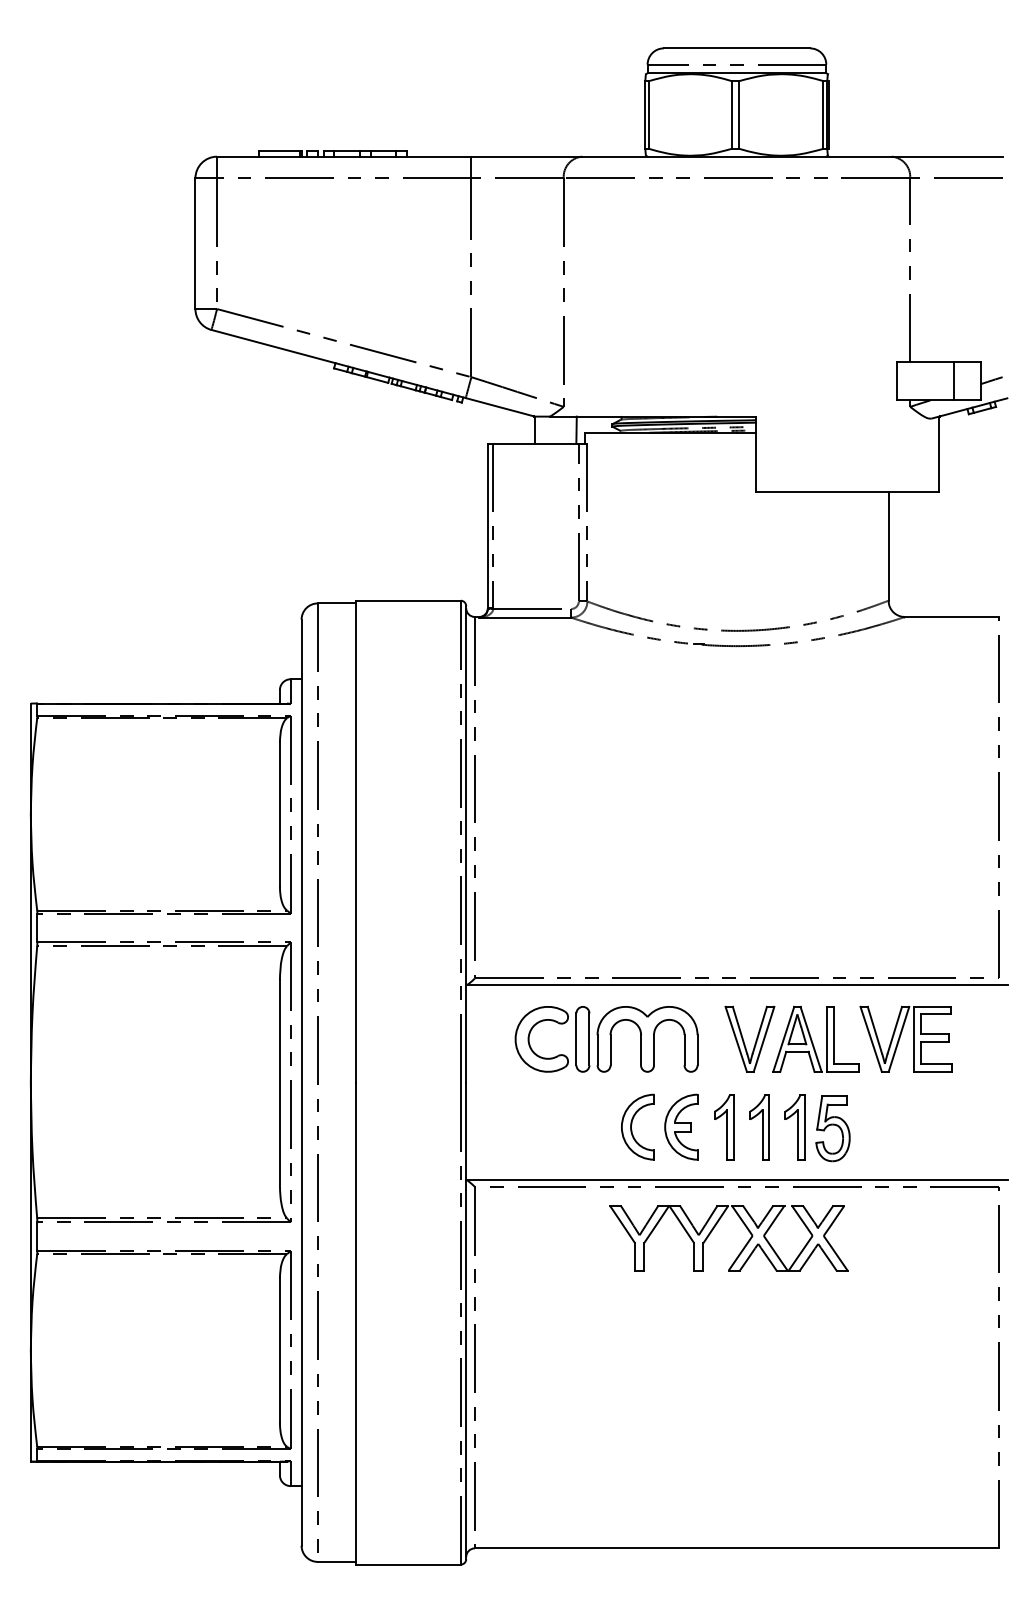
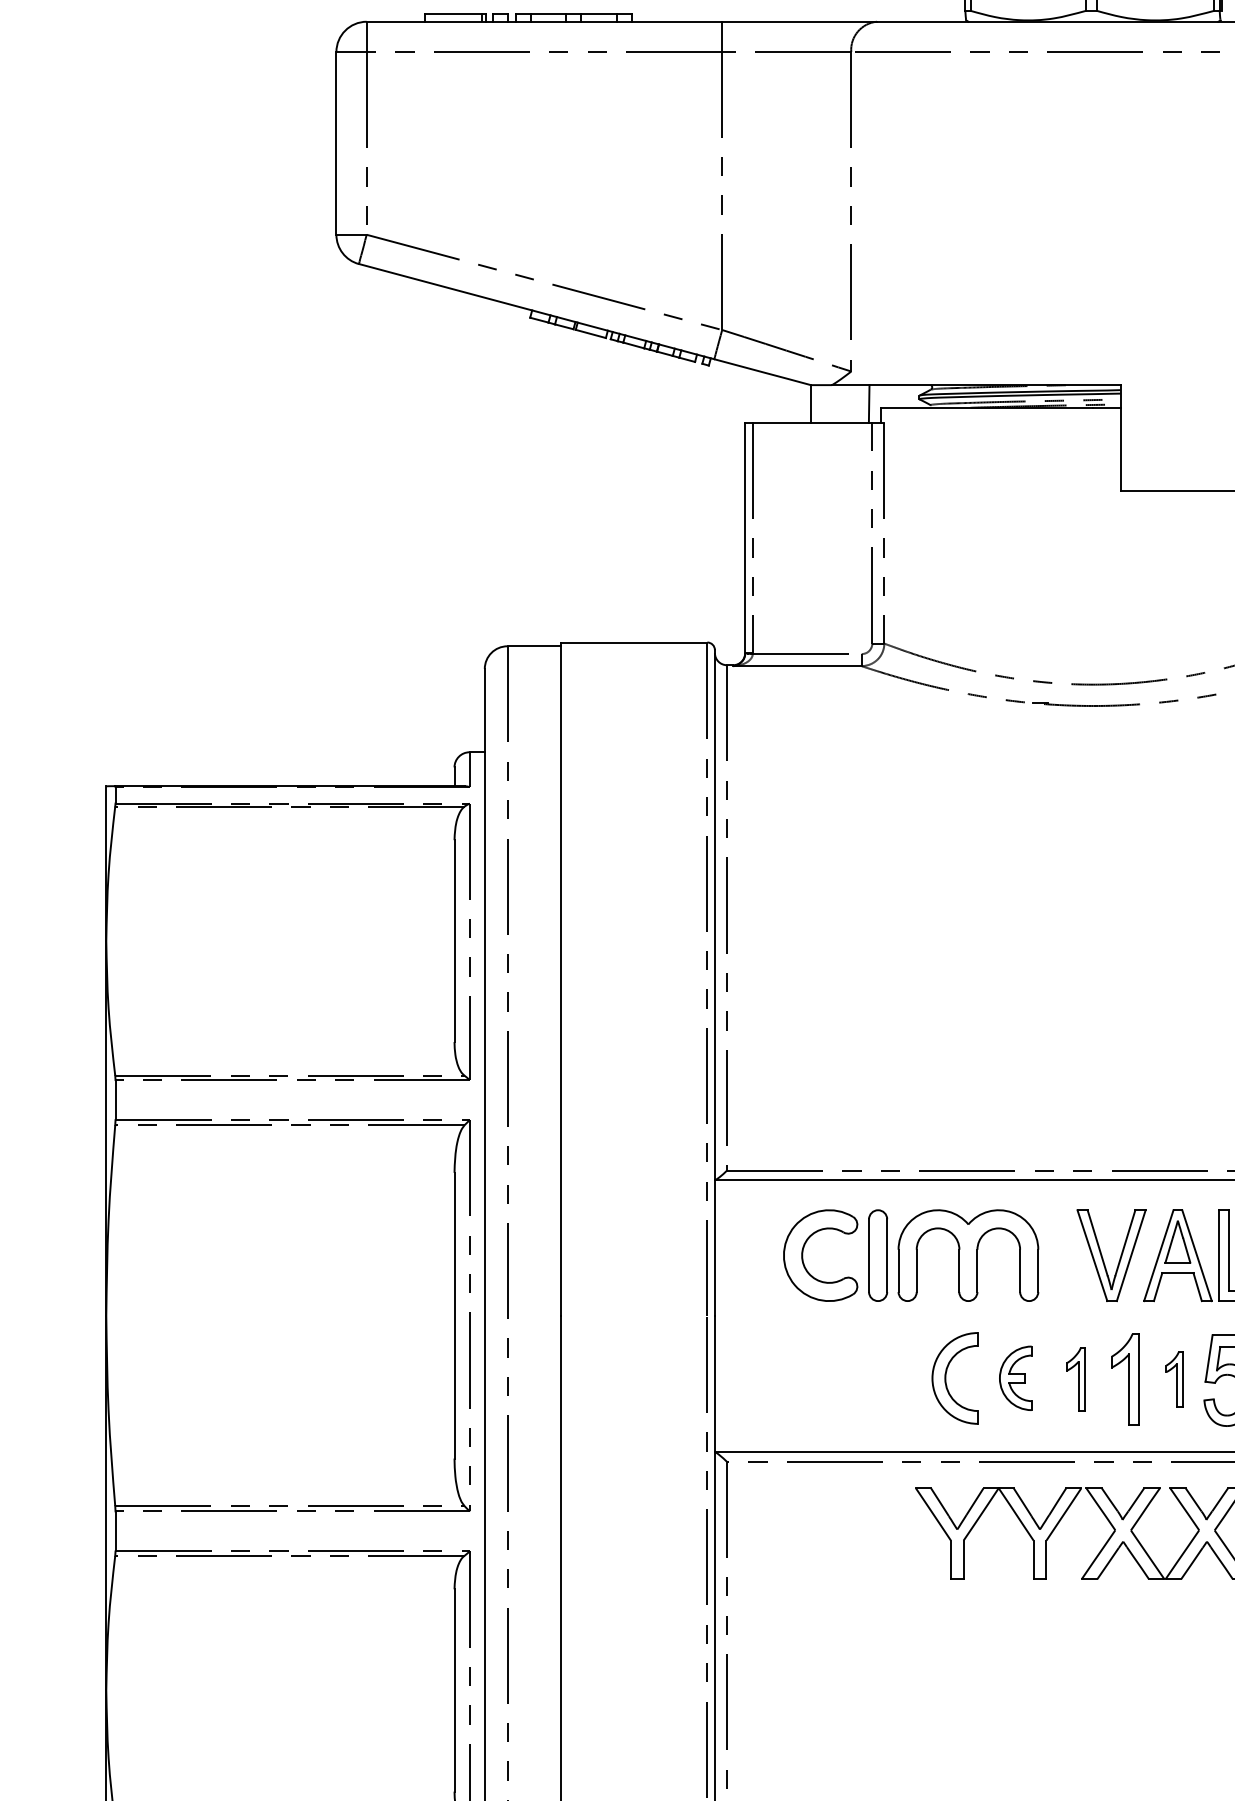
part: (681, 1126) -> (1015, 1377), size x0.7
part: (724, 1127) -> (1075, 1378), size x0.7
part: (794, 1127) -> (1173, 1378), size x0.6

